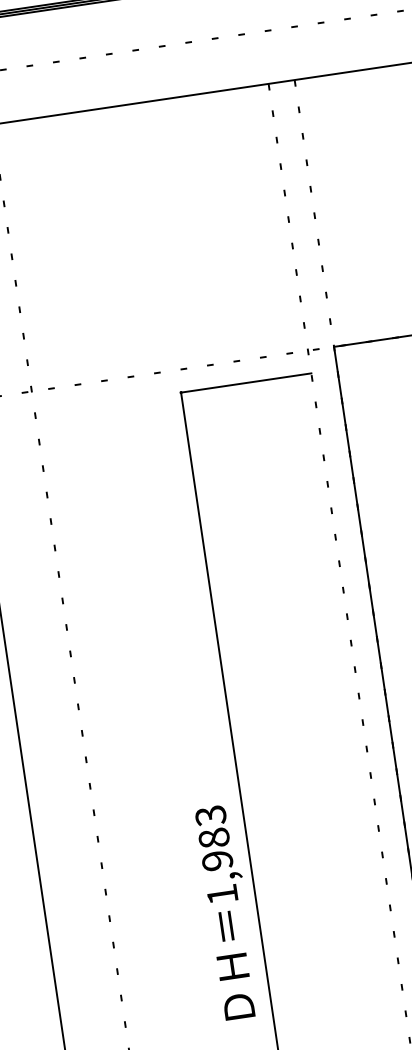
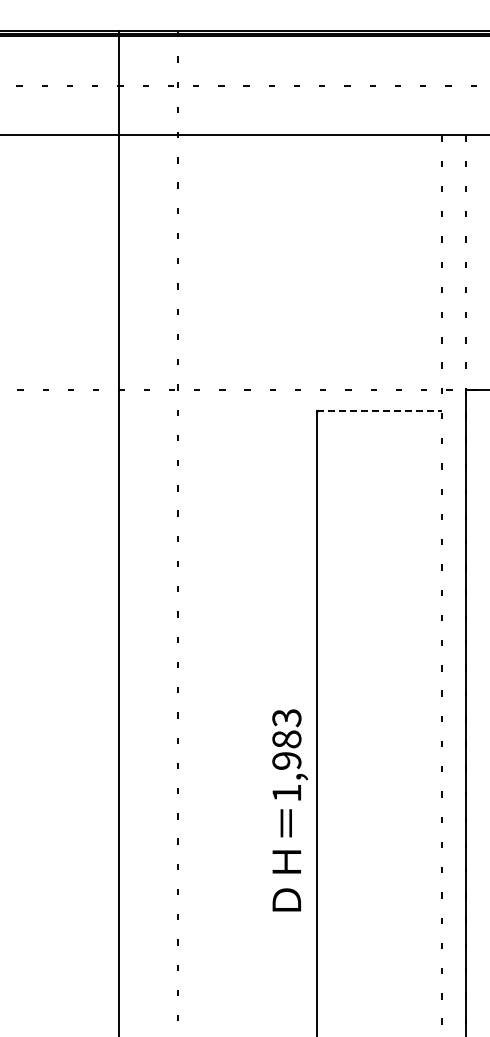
line: (247, 383) -> (380, 411), solid -> dashed
text: (228, 912) -> (290, 810), moved

